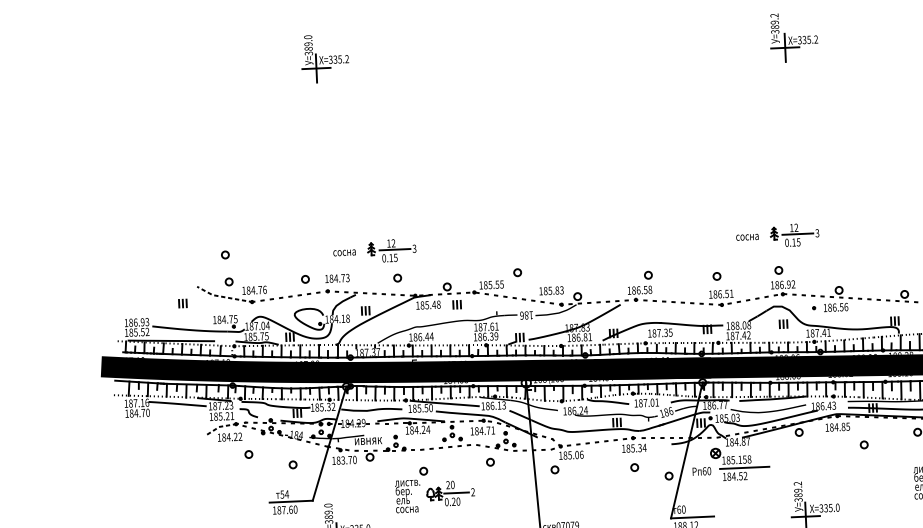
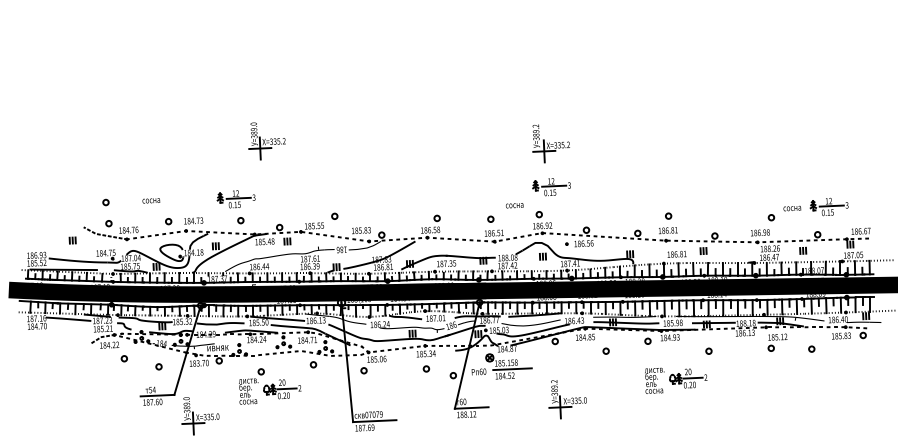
part: (793, 37) -> (550, 143), moved
part: (324, 59) -> (266, 141), moved
text: (747, 237) -> (514, 205), moved
text: (344, 252) -> (151, 200), moved

